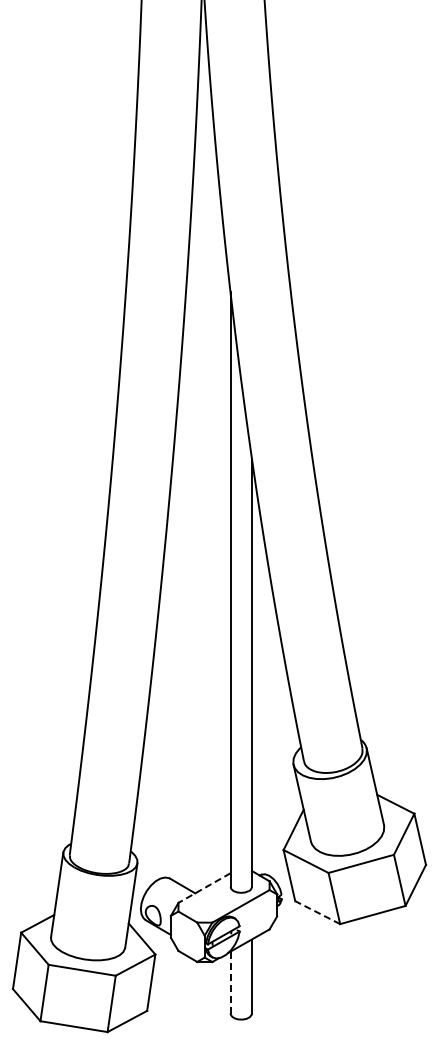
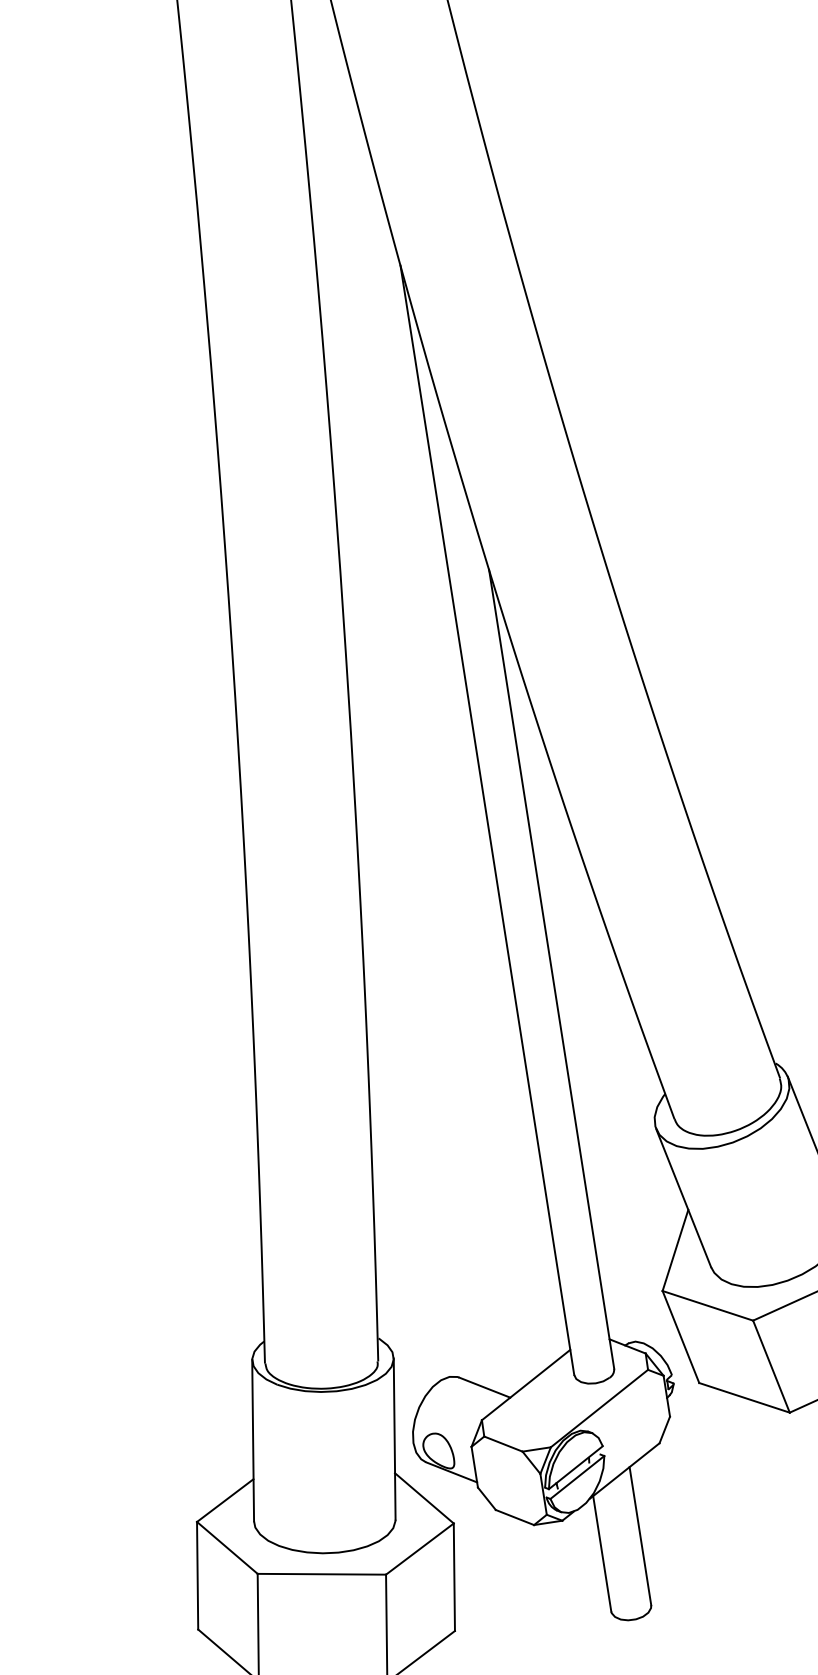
line: (204, 888) -> (526, 1385), dashed -> solid
line: (317, 912) -> (744, 1397), dashed -> solid
line: (230, 982) -> (602, 1553), dashed -> solid

